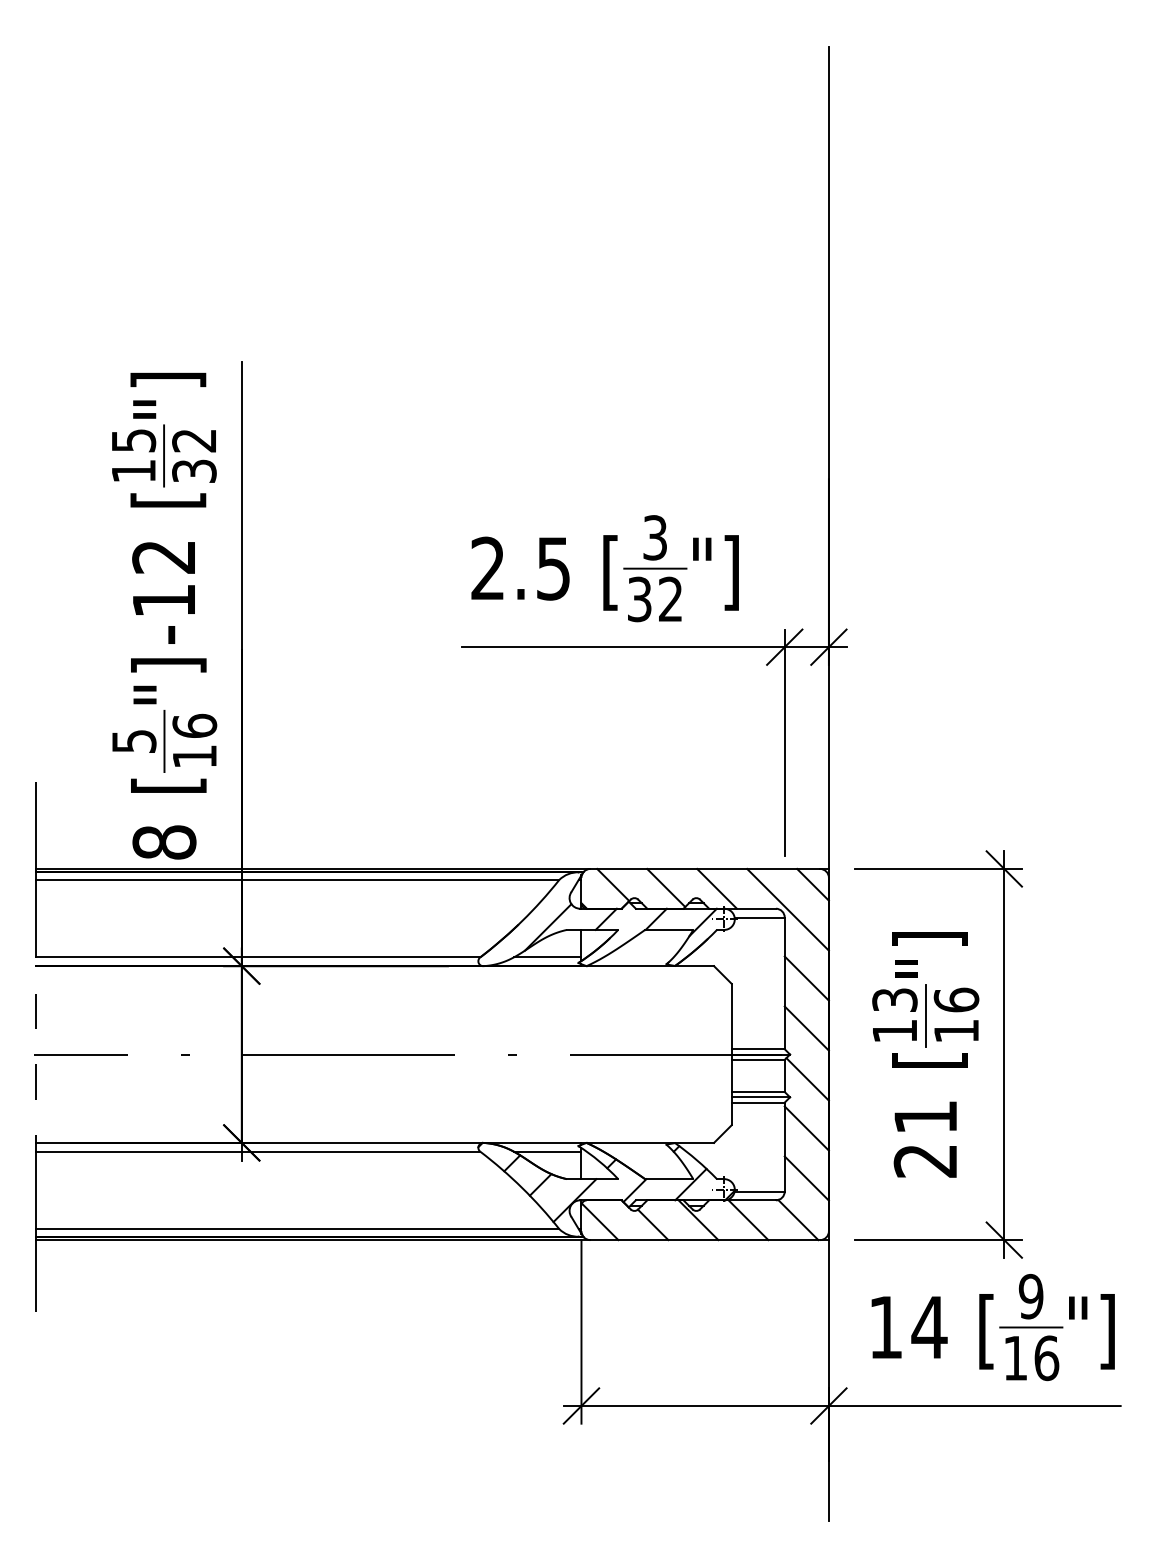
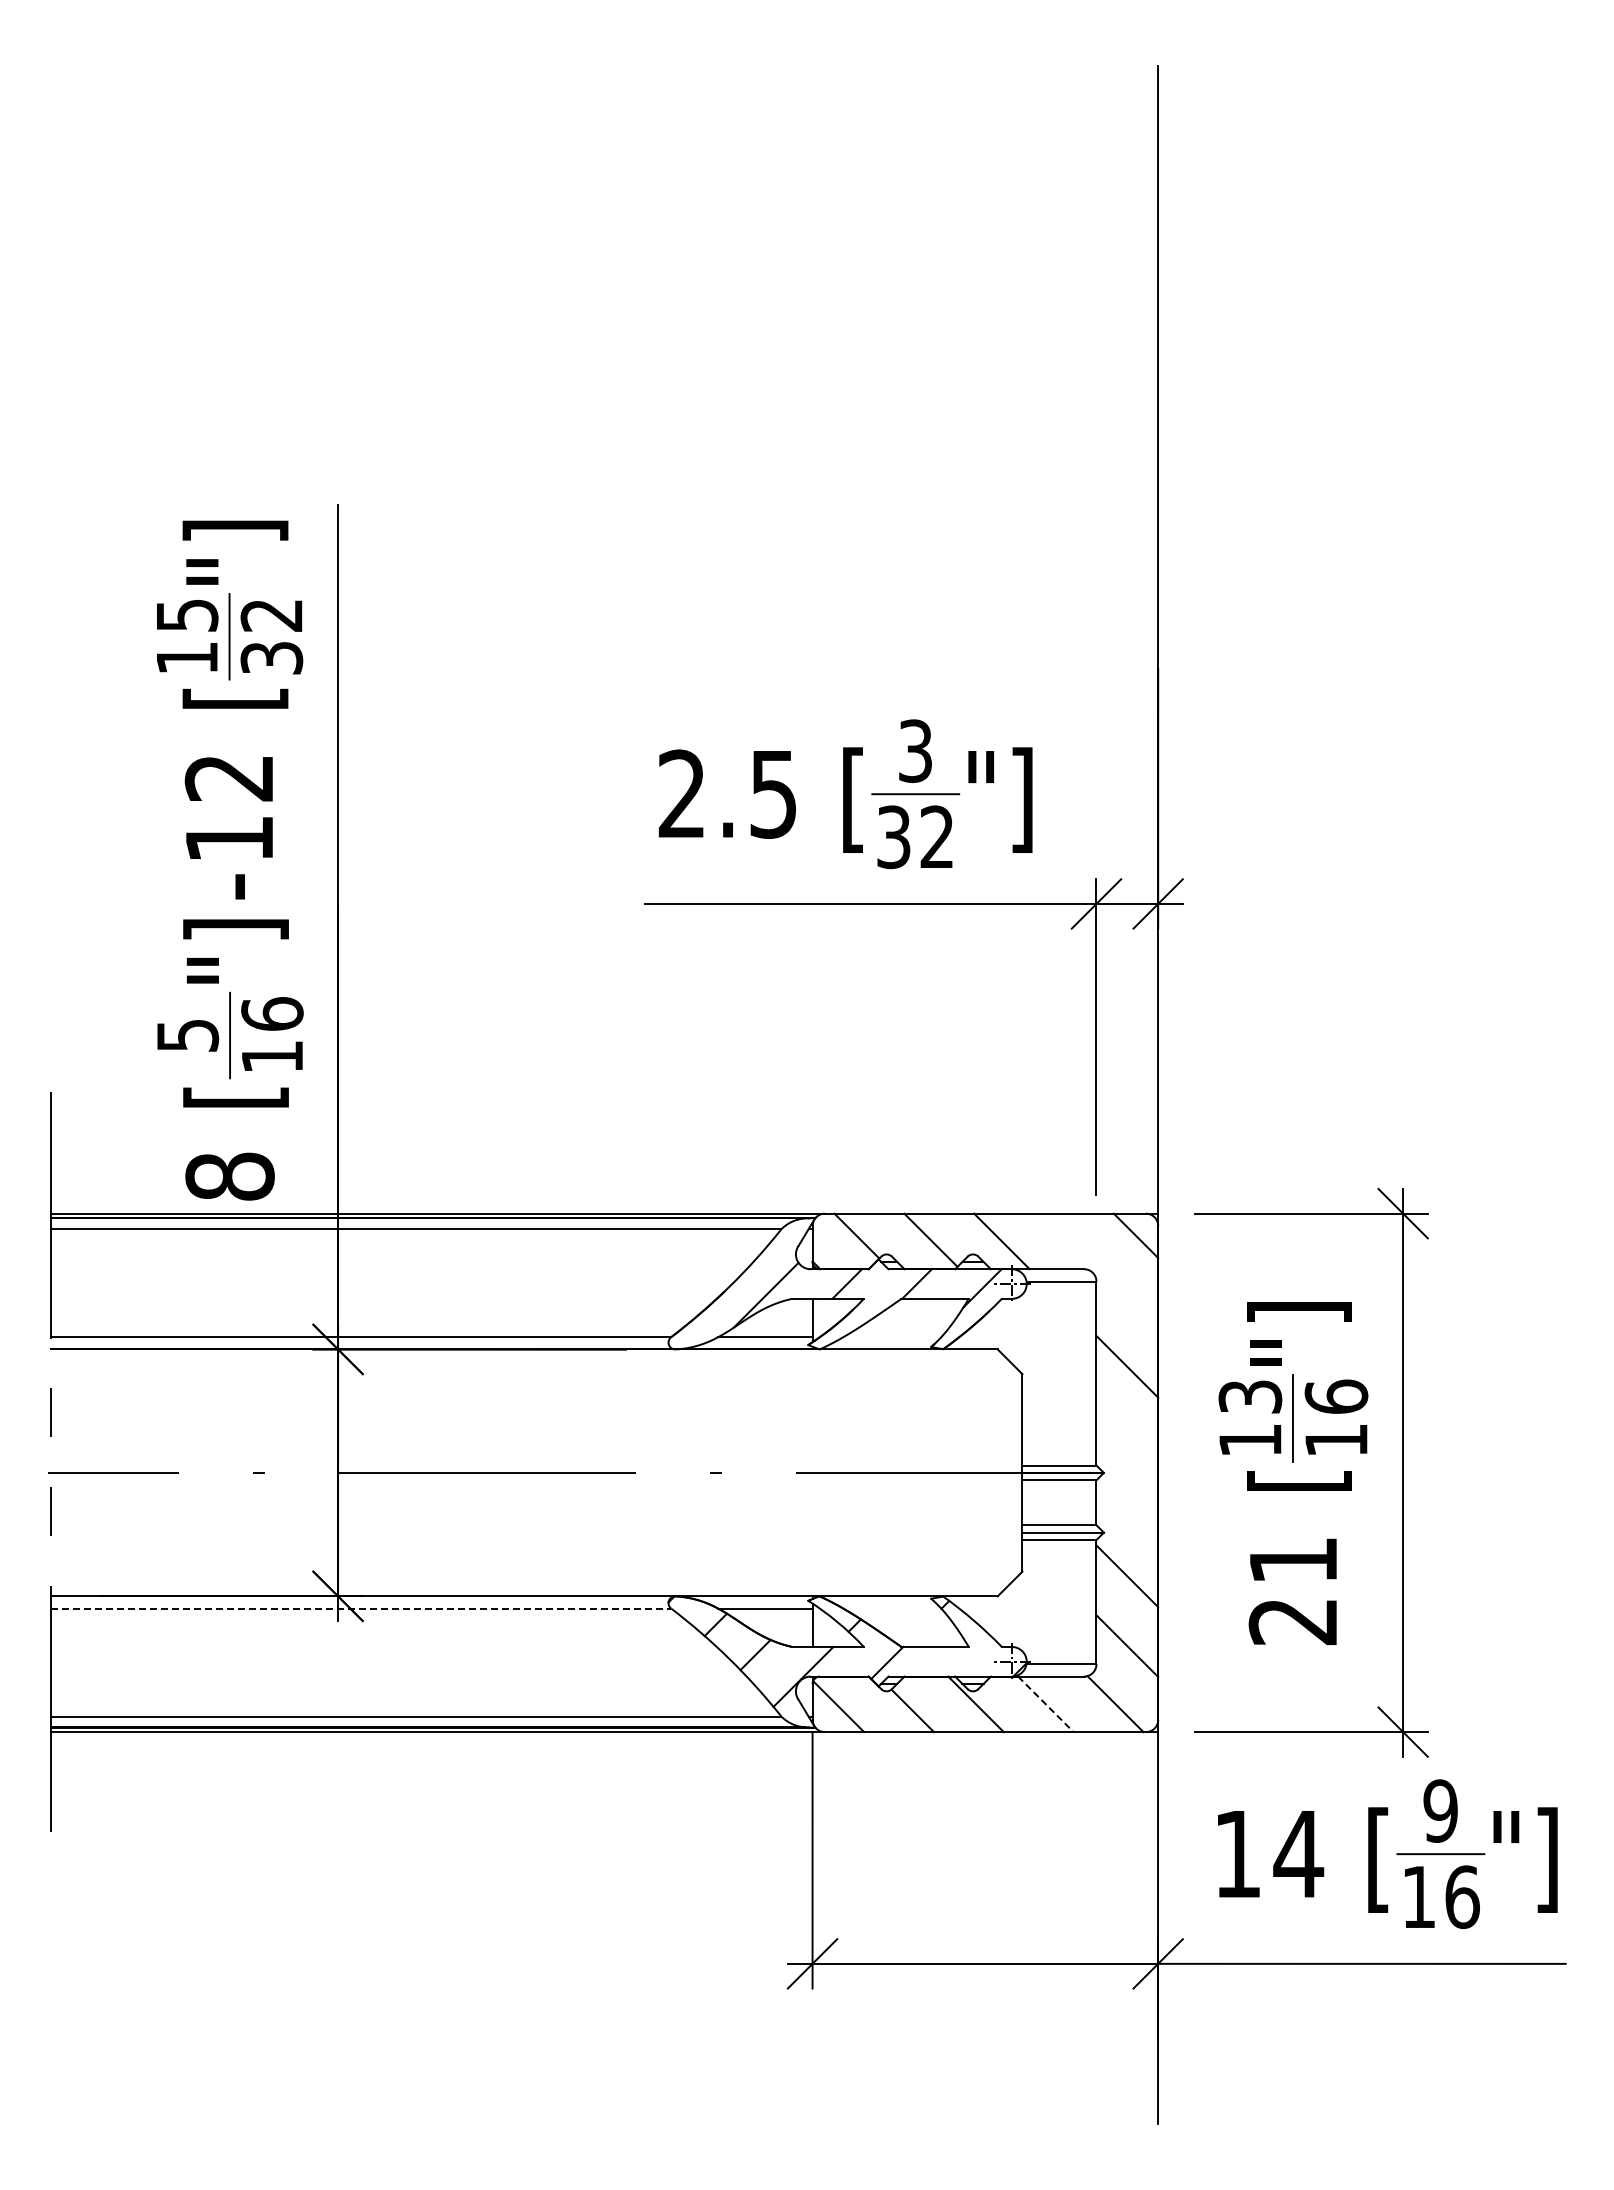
line: (788, 909) -> (1101, 1270), removed
line: (806, 1028) -> (1127, 1436), removed
line: (807, 1079) -> (1128, 1507), removed
line: (258, 1151) -> (361, 1608), solid -> dashed
line: (690, 1184) -> (965, 1654), removed
line: (748, 1220) -> (1046, 1704), solid -> dashed

